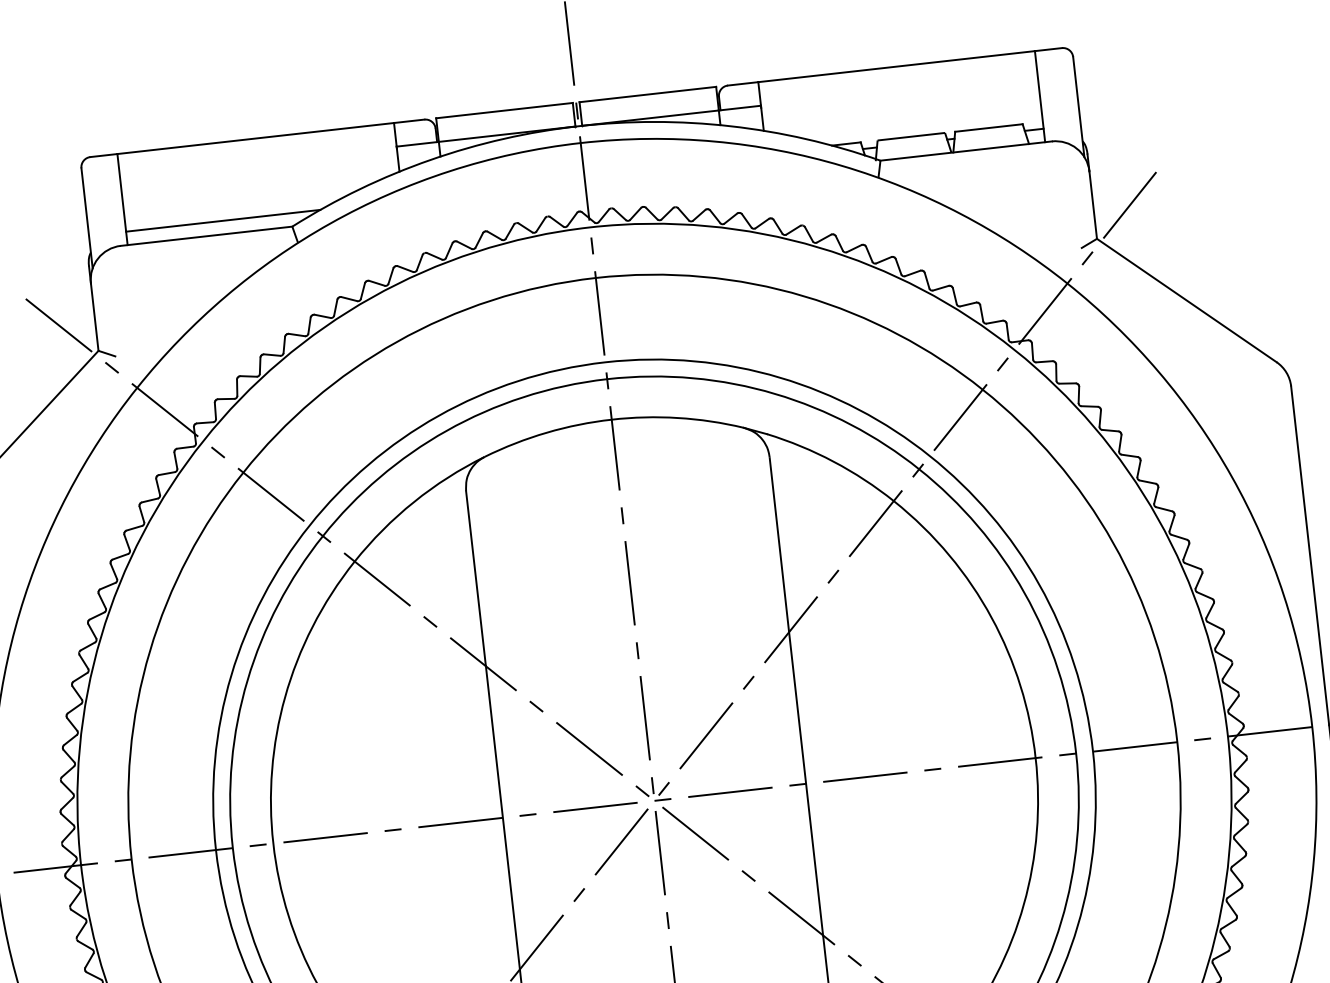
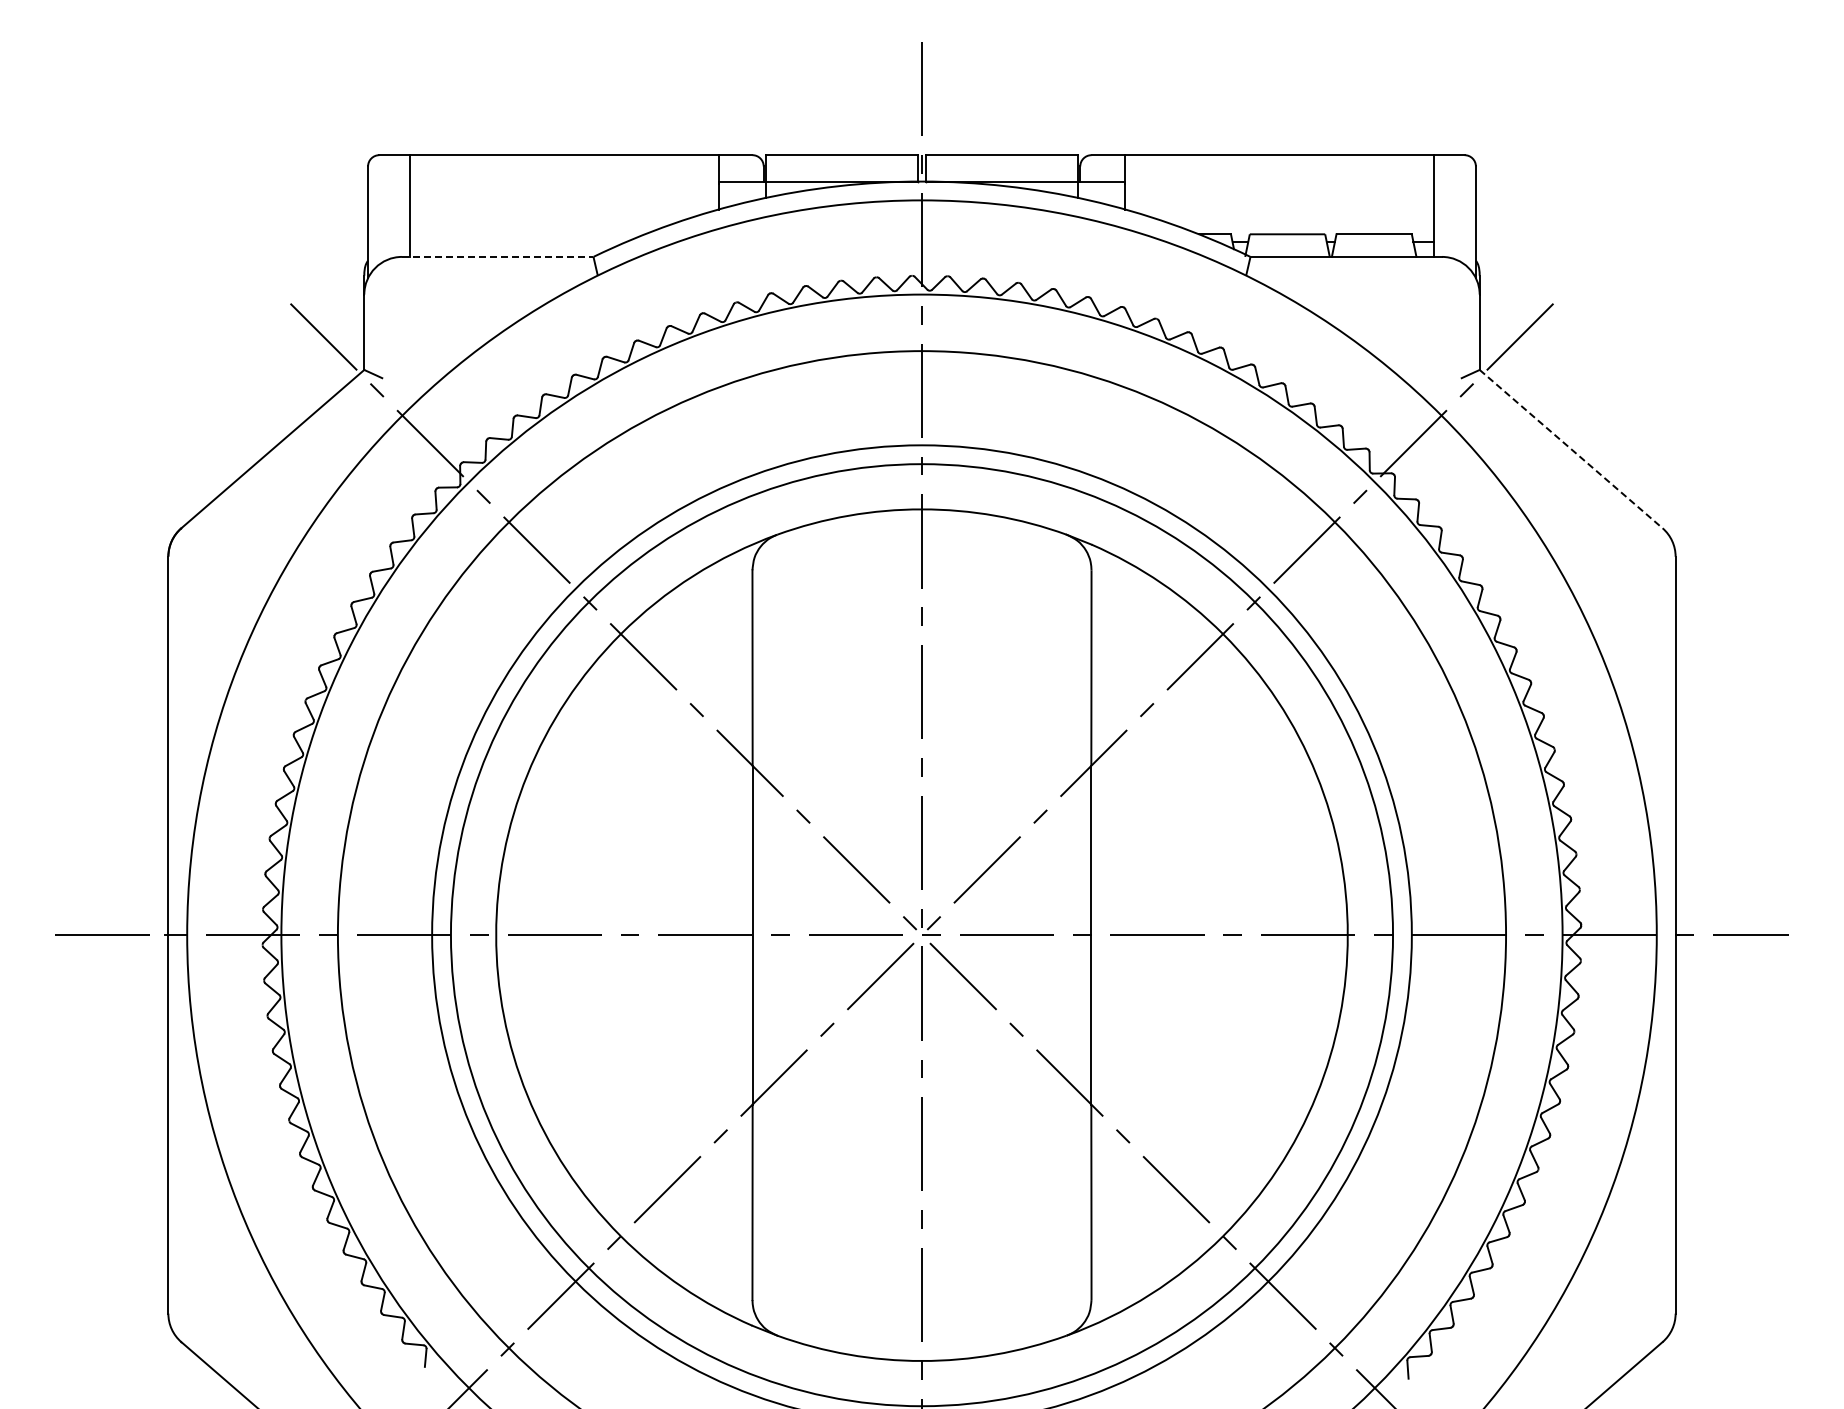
line: (222, 220) -> (517, 241), removed
line: (206, 235) -> (497, 256), solid -> dashed
line: (1187, 300) -> (1571, 449), solid -> dashed

